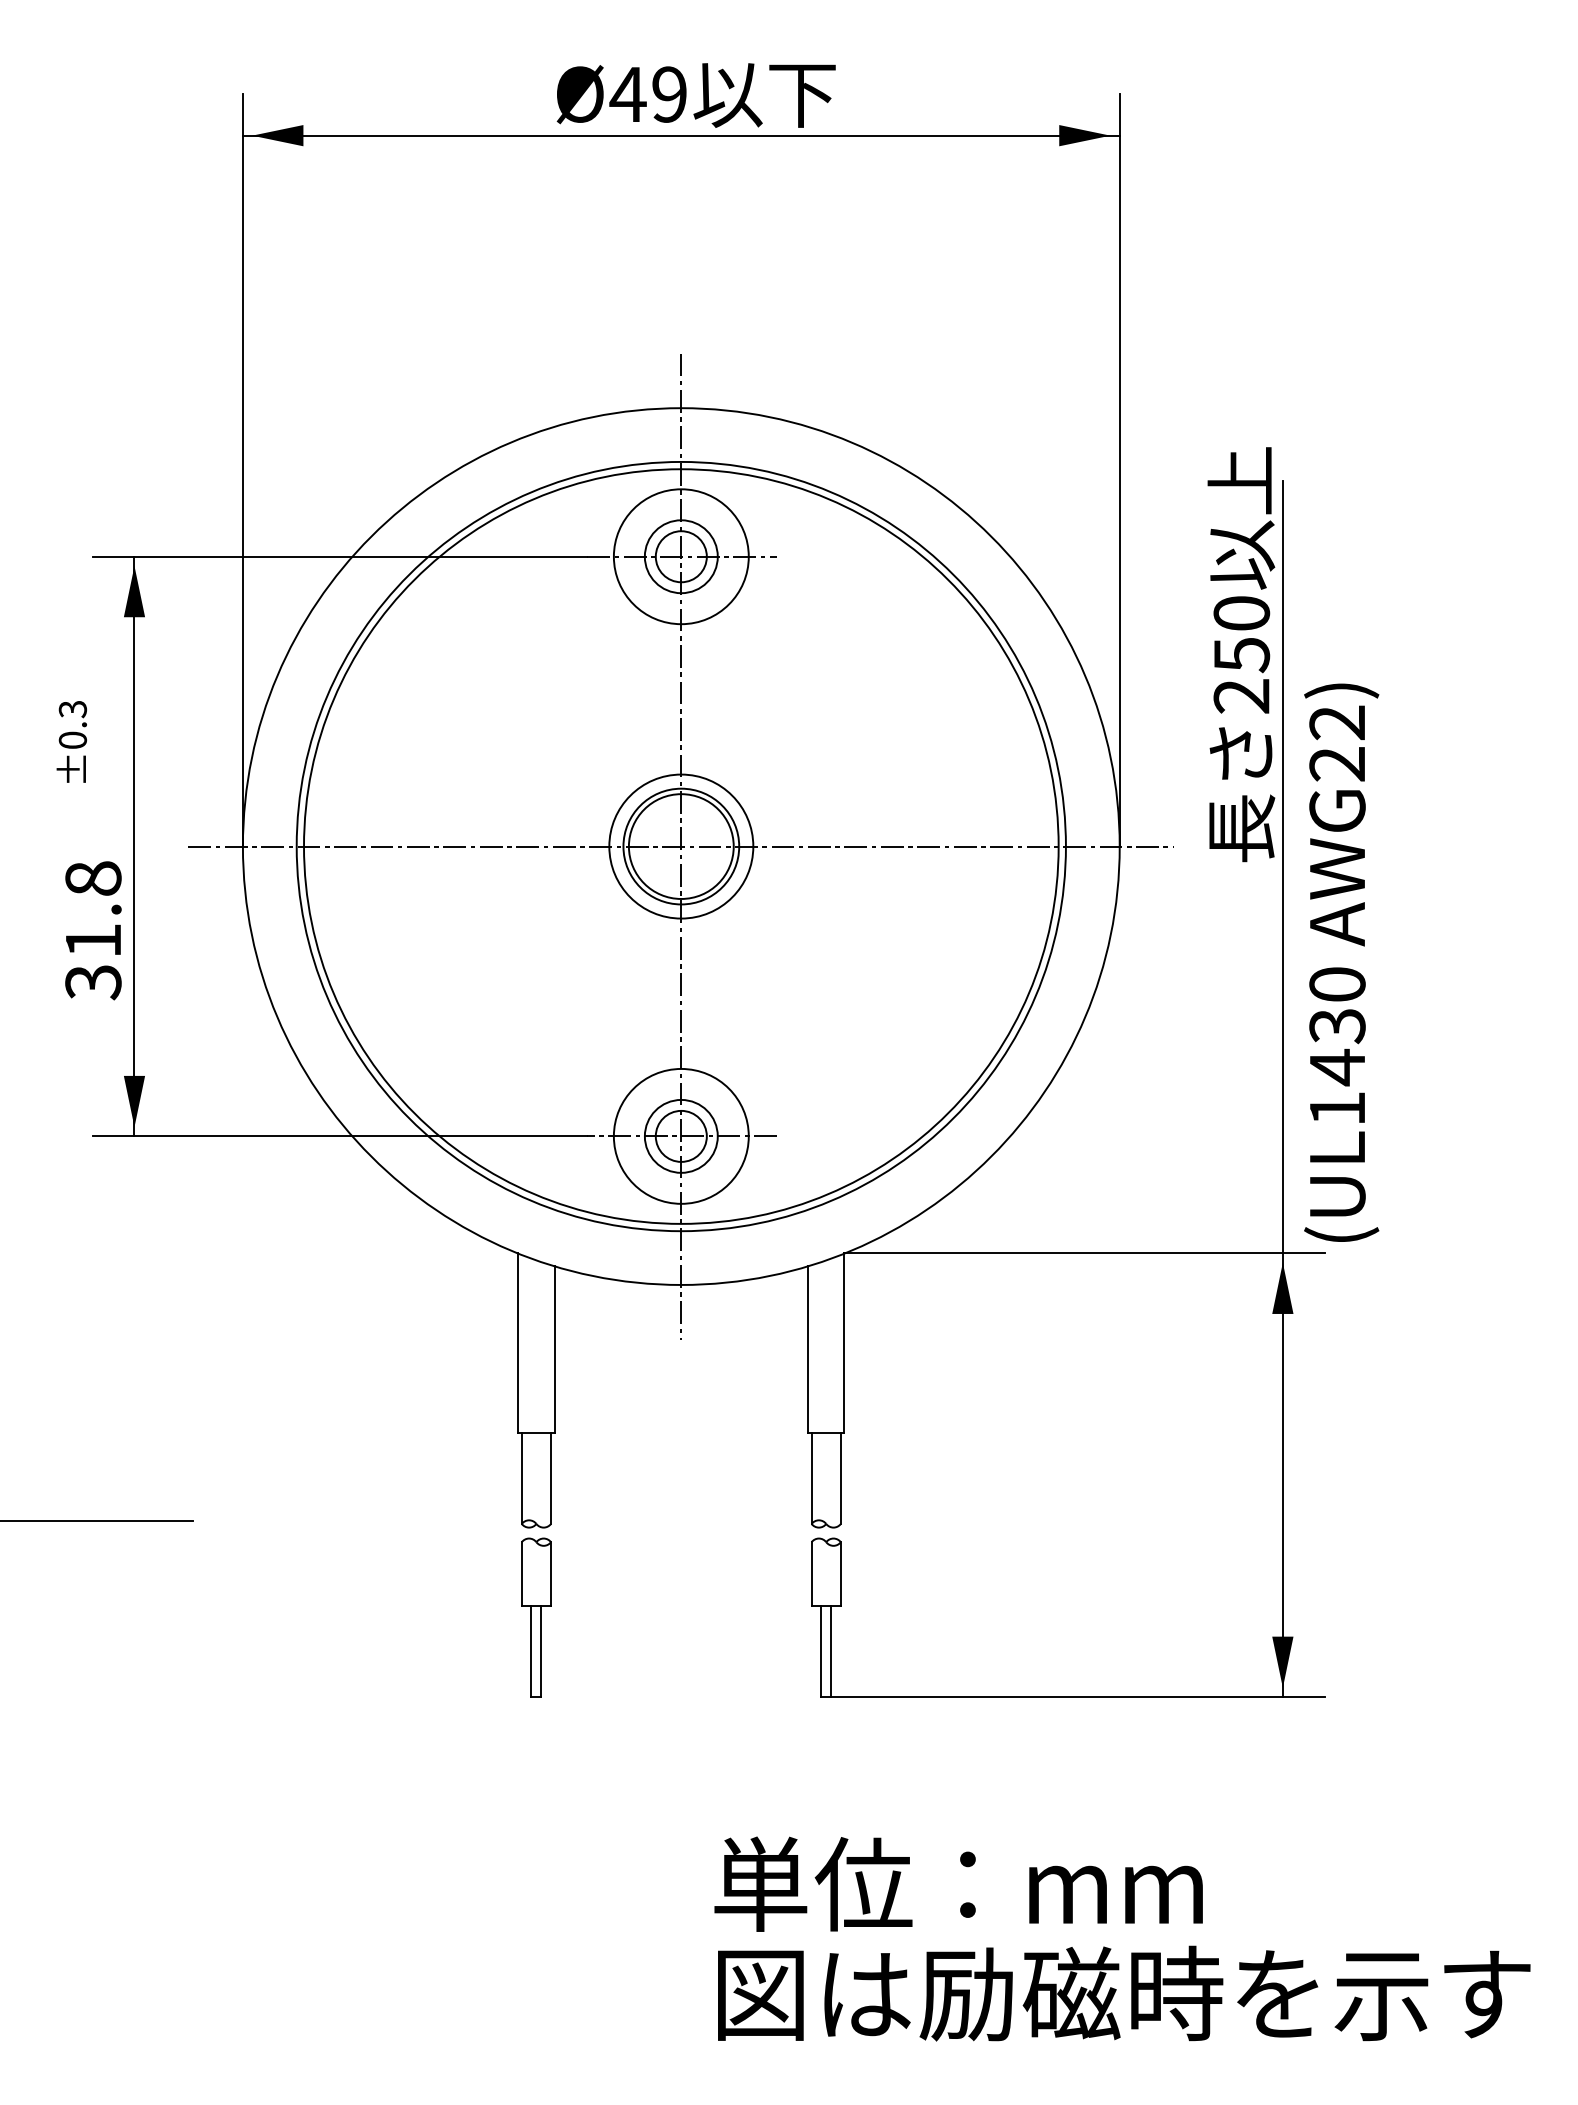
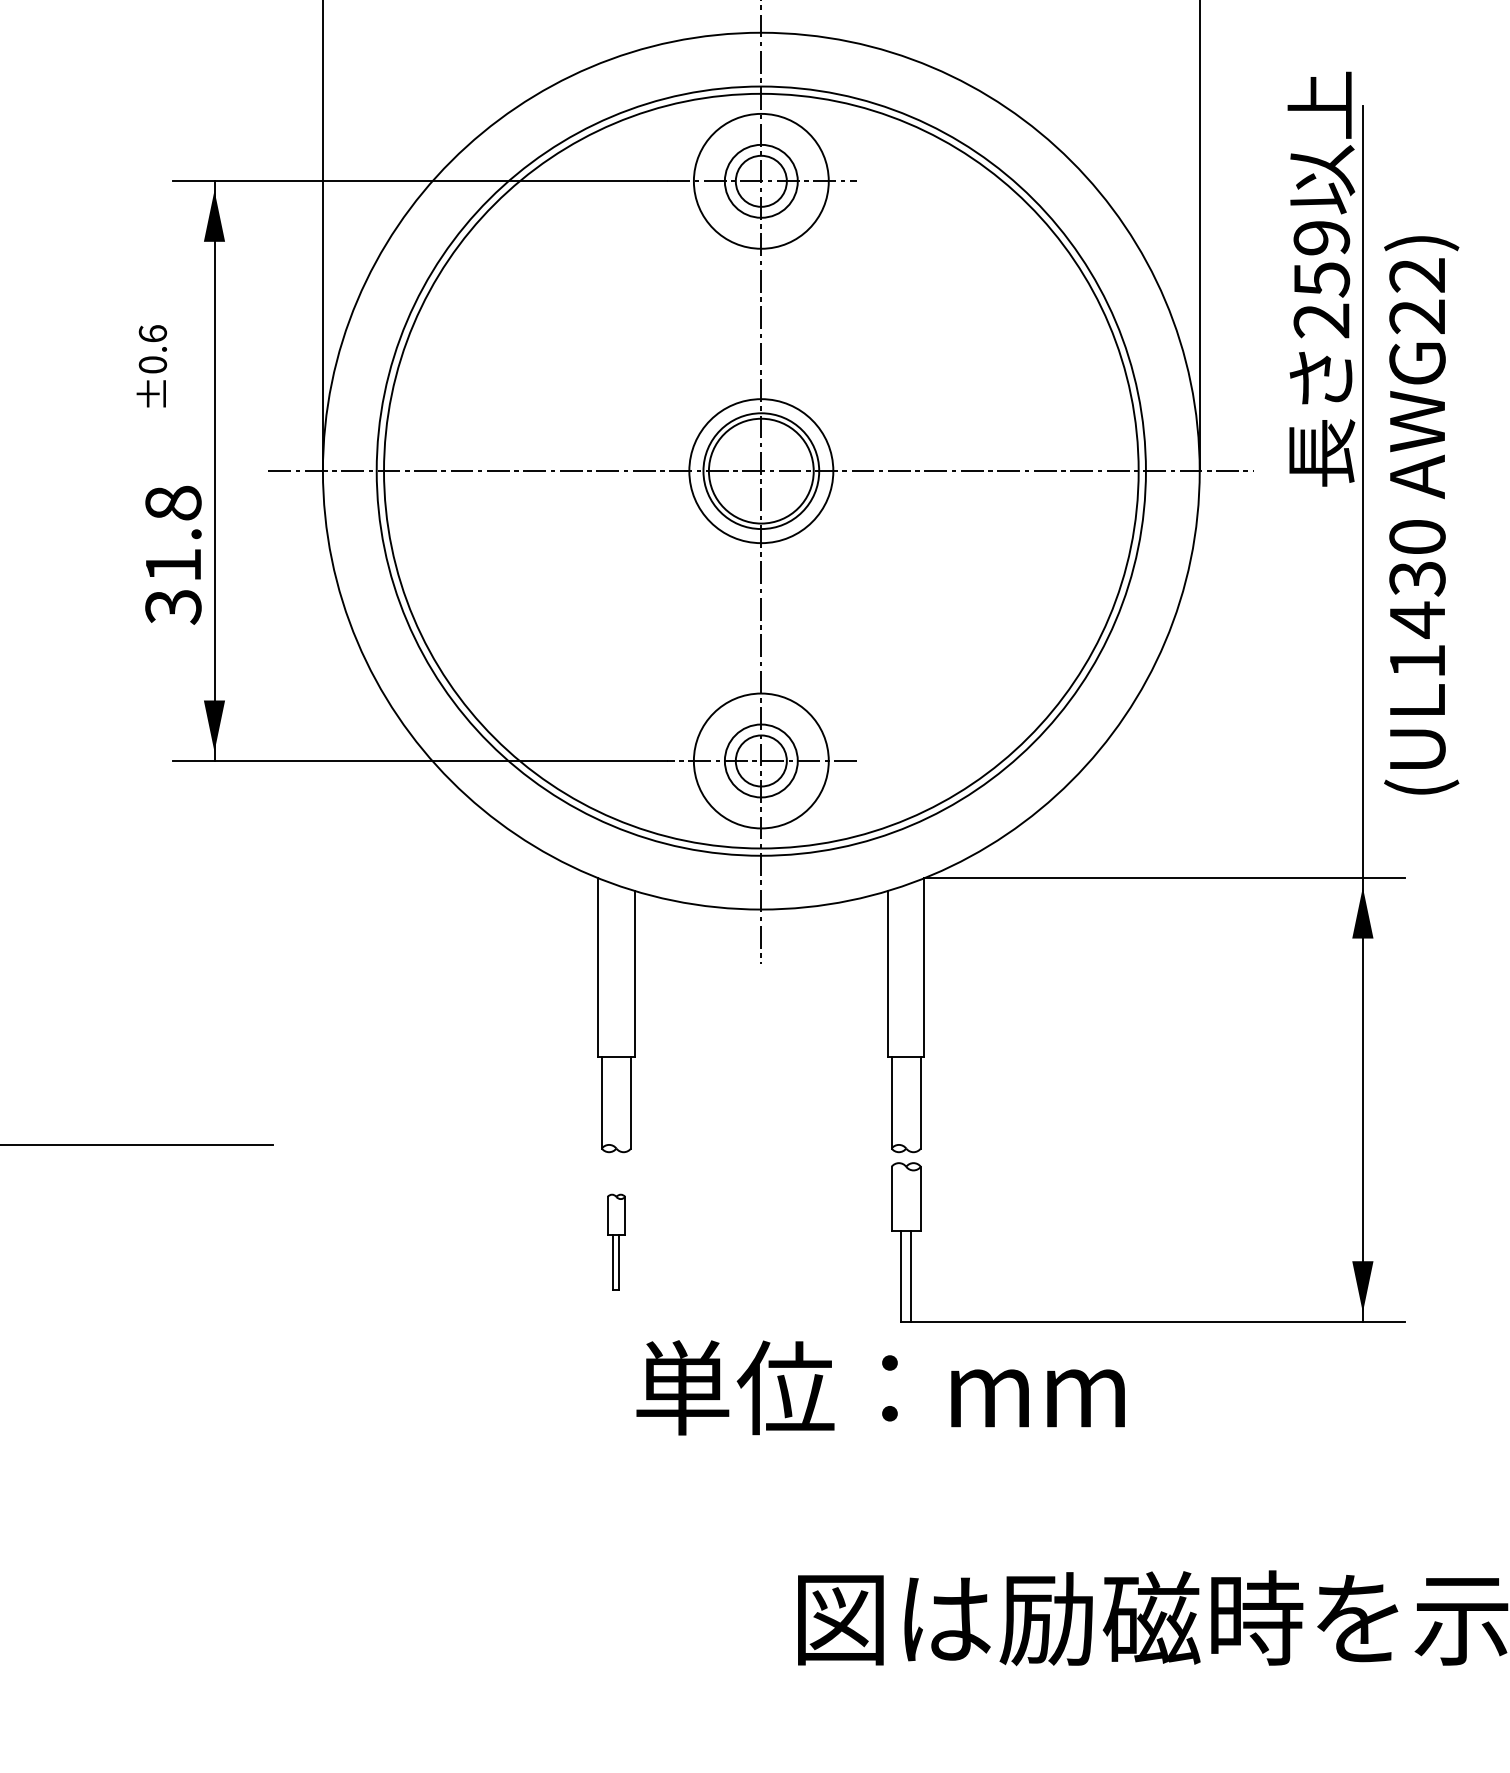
text: (1241, 613) -> (1321, 238), 250 -> 259
text: (72, 709) -> (152, 334), ±0.3 -> ±0.6
text: (1341, 962) -> (1421, 515), moved
part: (536, 1617) -> (616, 1242), size x0.6
text: (958, 1883) -> (880, 1387), moved

